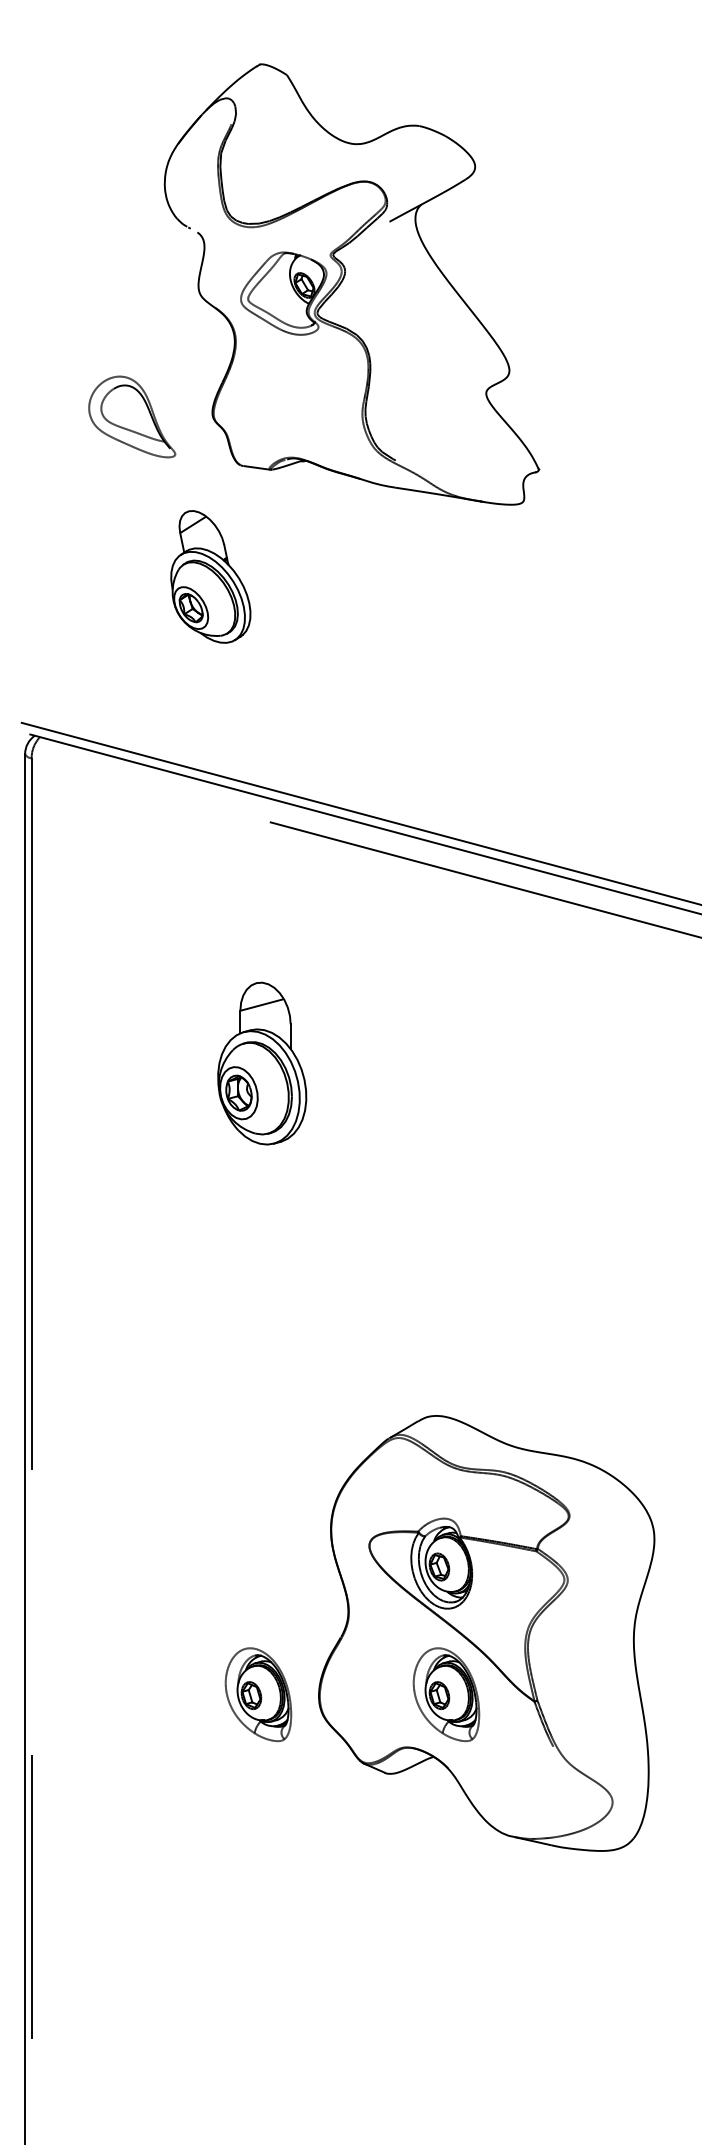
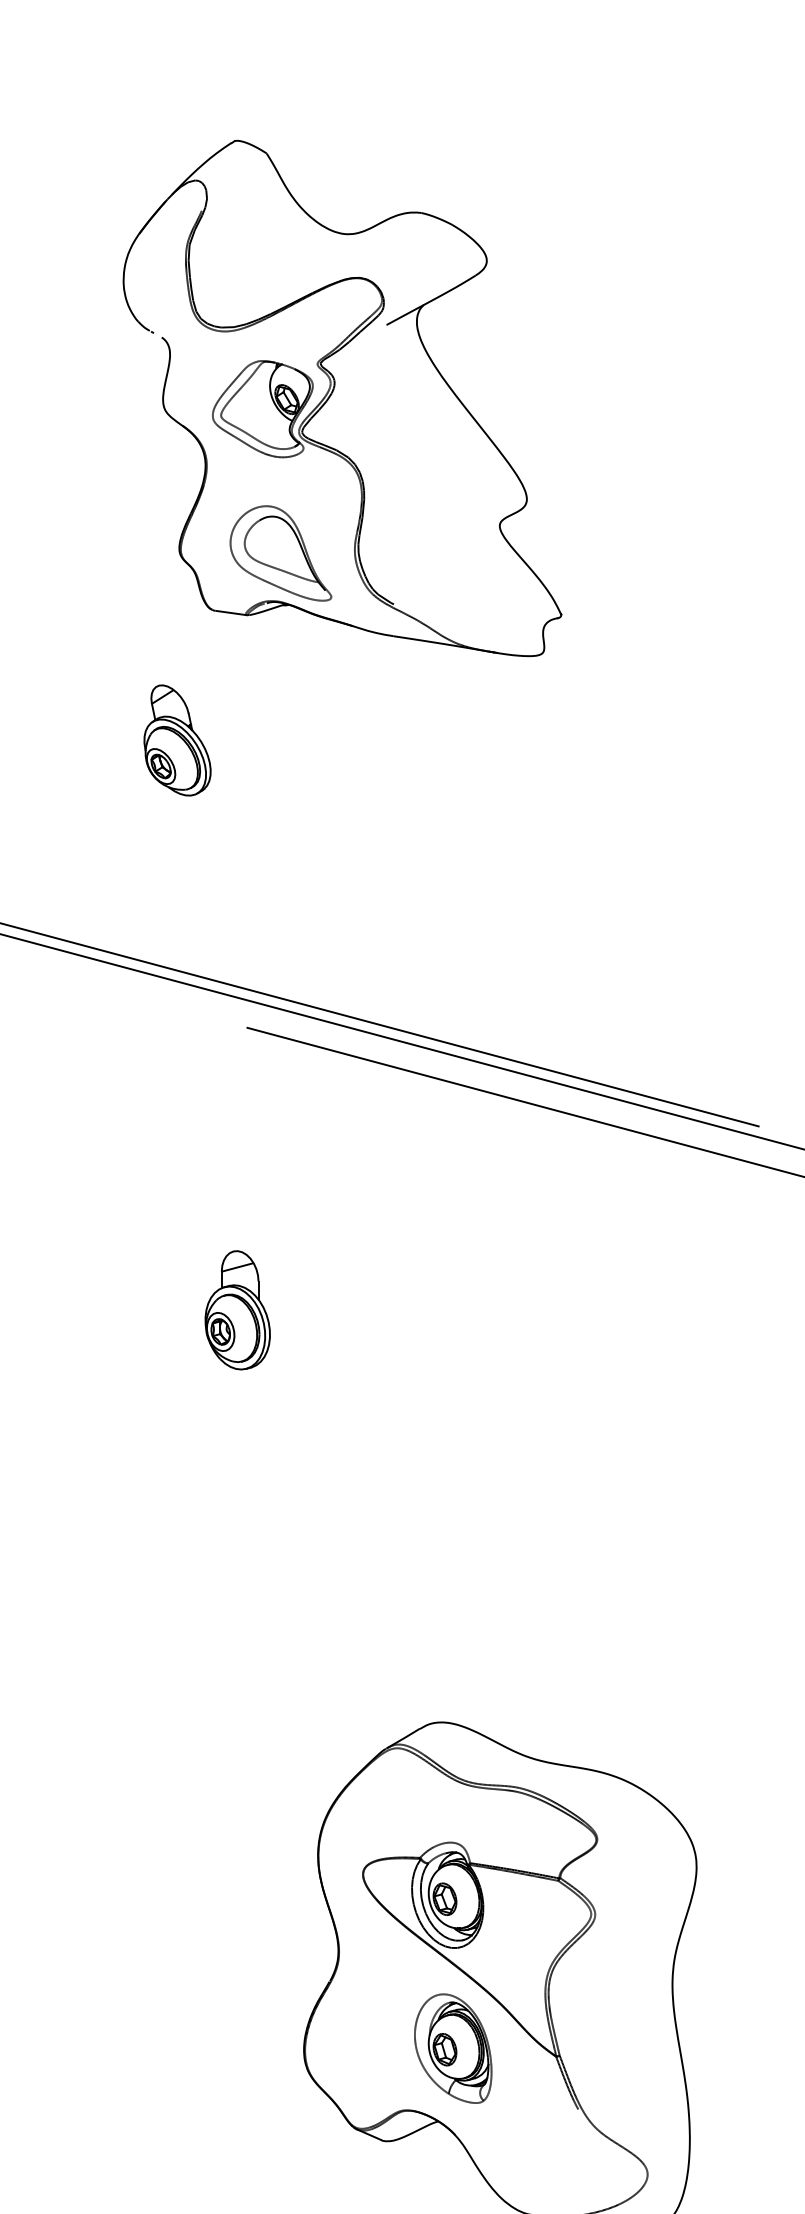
part: (132, 416) -> (281, 552), moved
part: (210, 576) -> (177, 740), size x0.71
part: (262, 1063) -> (237, 1310), size x0.62
part: (258, 1694) -> (233, 2048), removed

